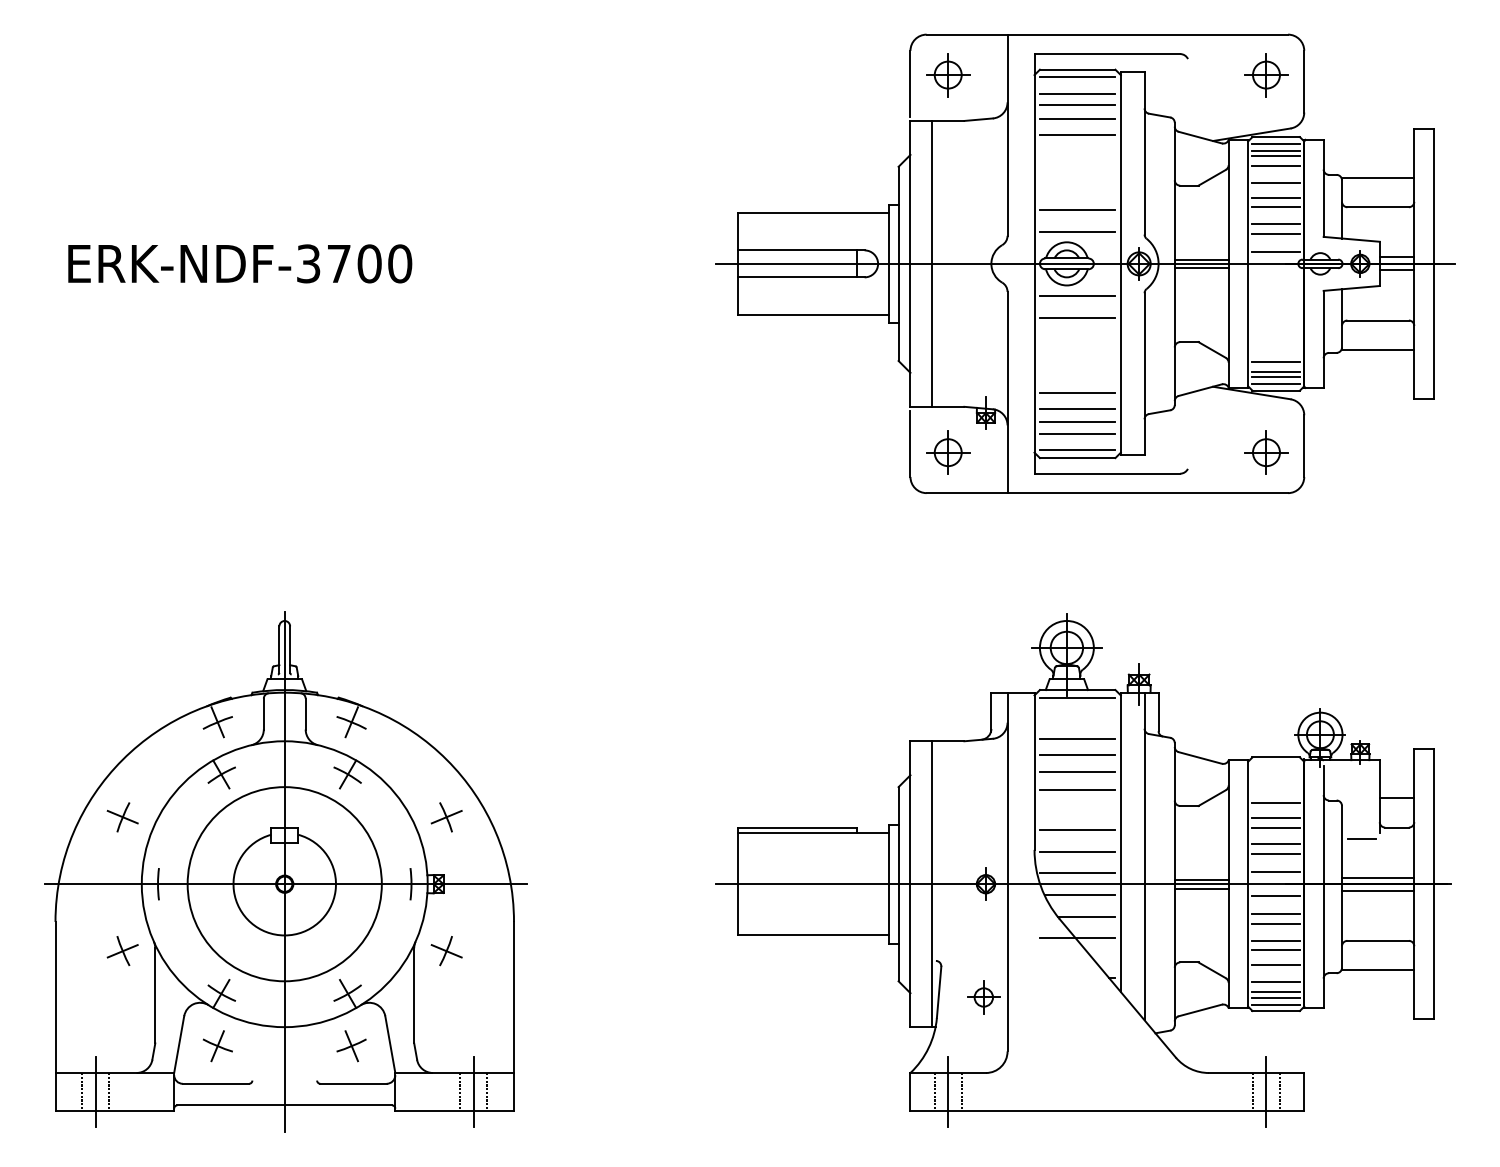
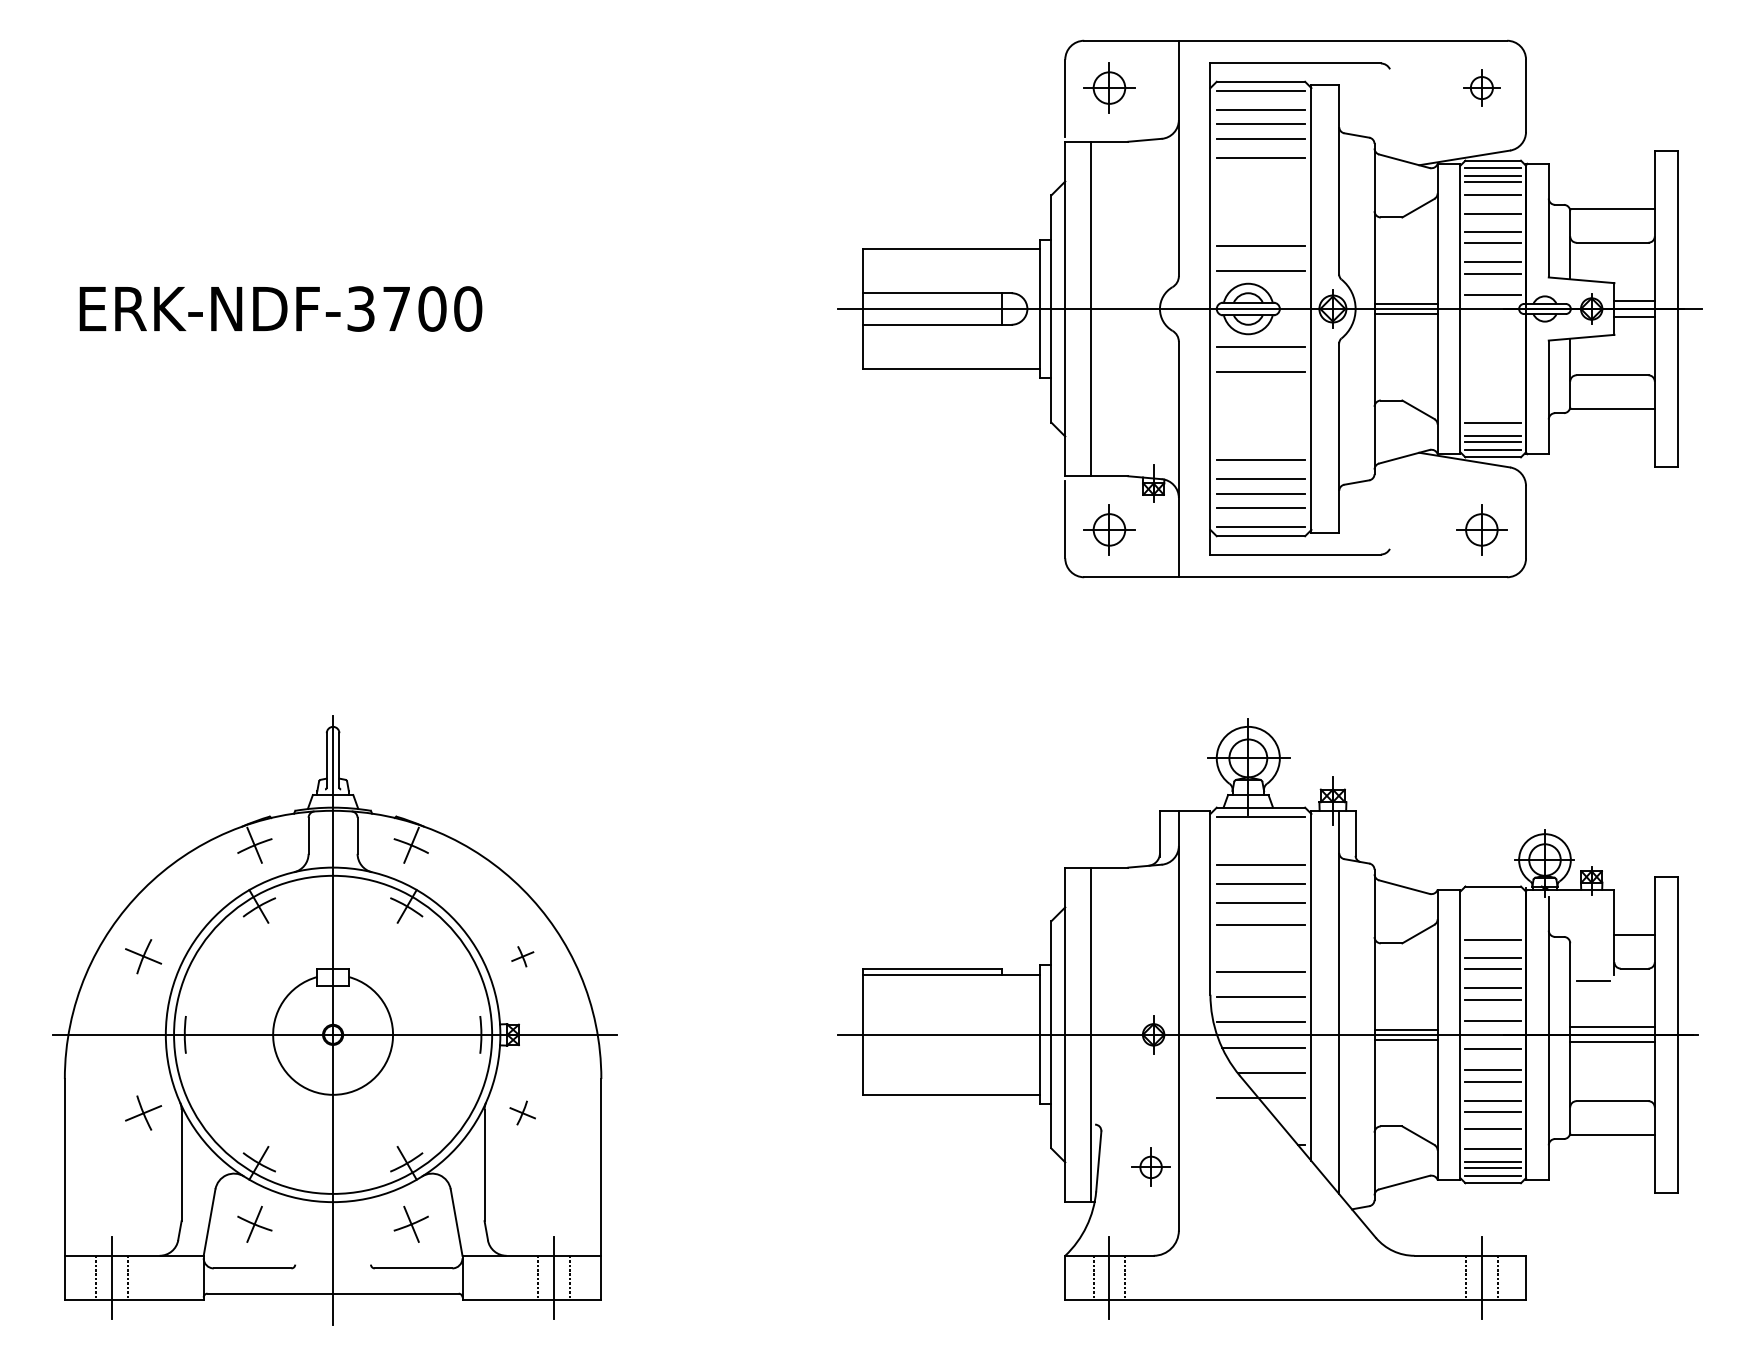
part: (1266, 74) -> (1481, 87), size x0.7
part: (446, 817) -> (522, 956), size x0.6
circle: (284, 883) -> (332, 1034), size x1.4
part: (446, 950) -> (522, 1112), size x0.7

